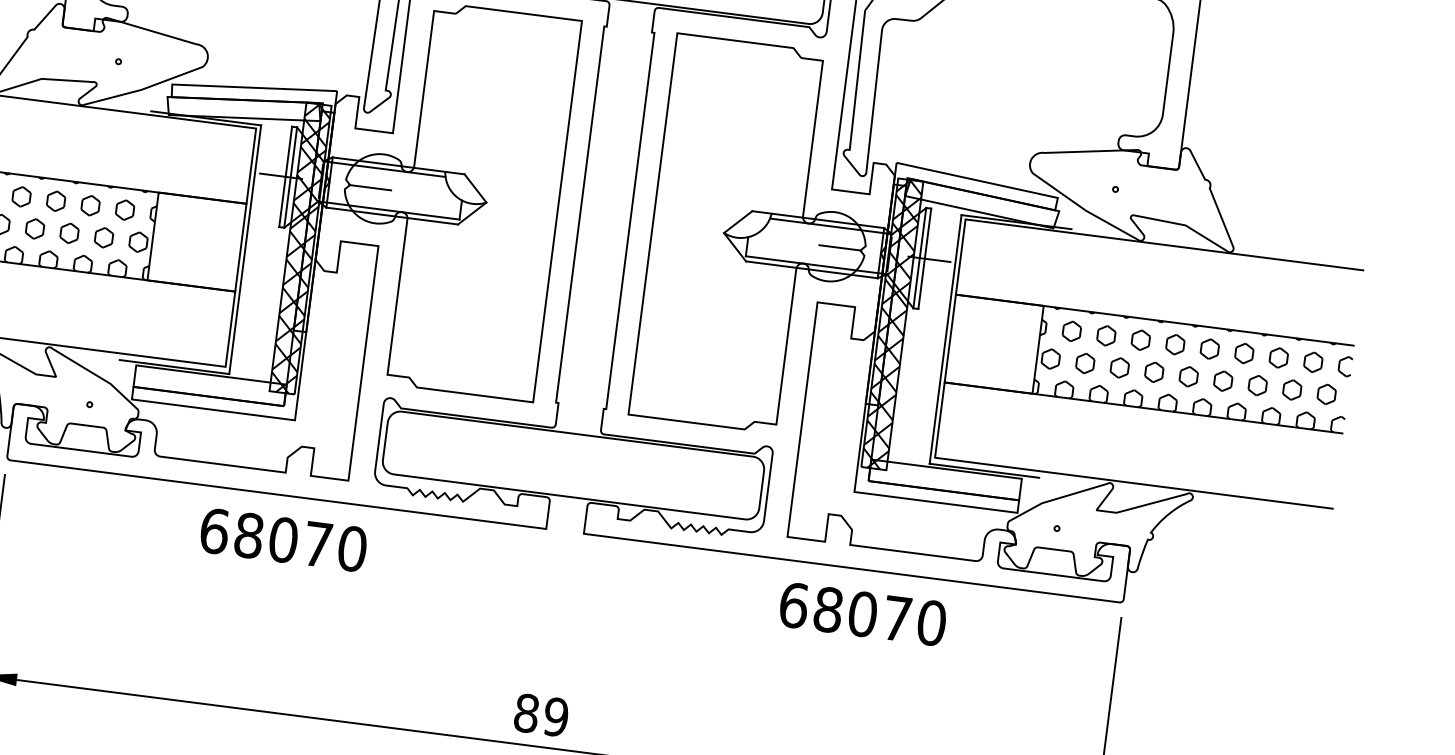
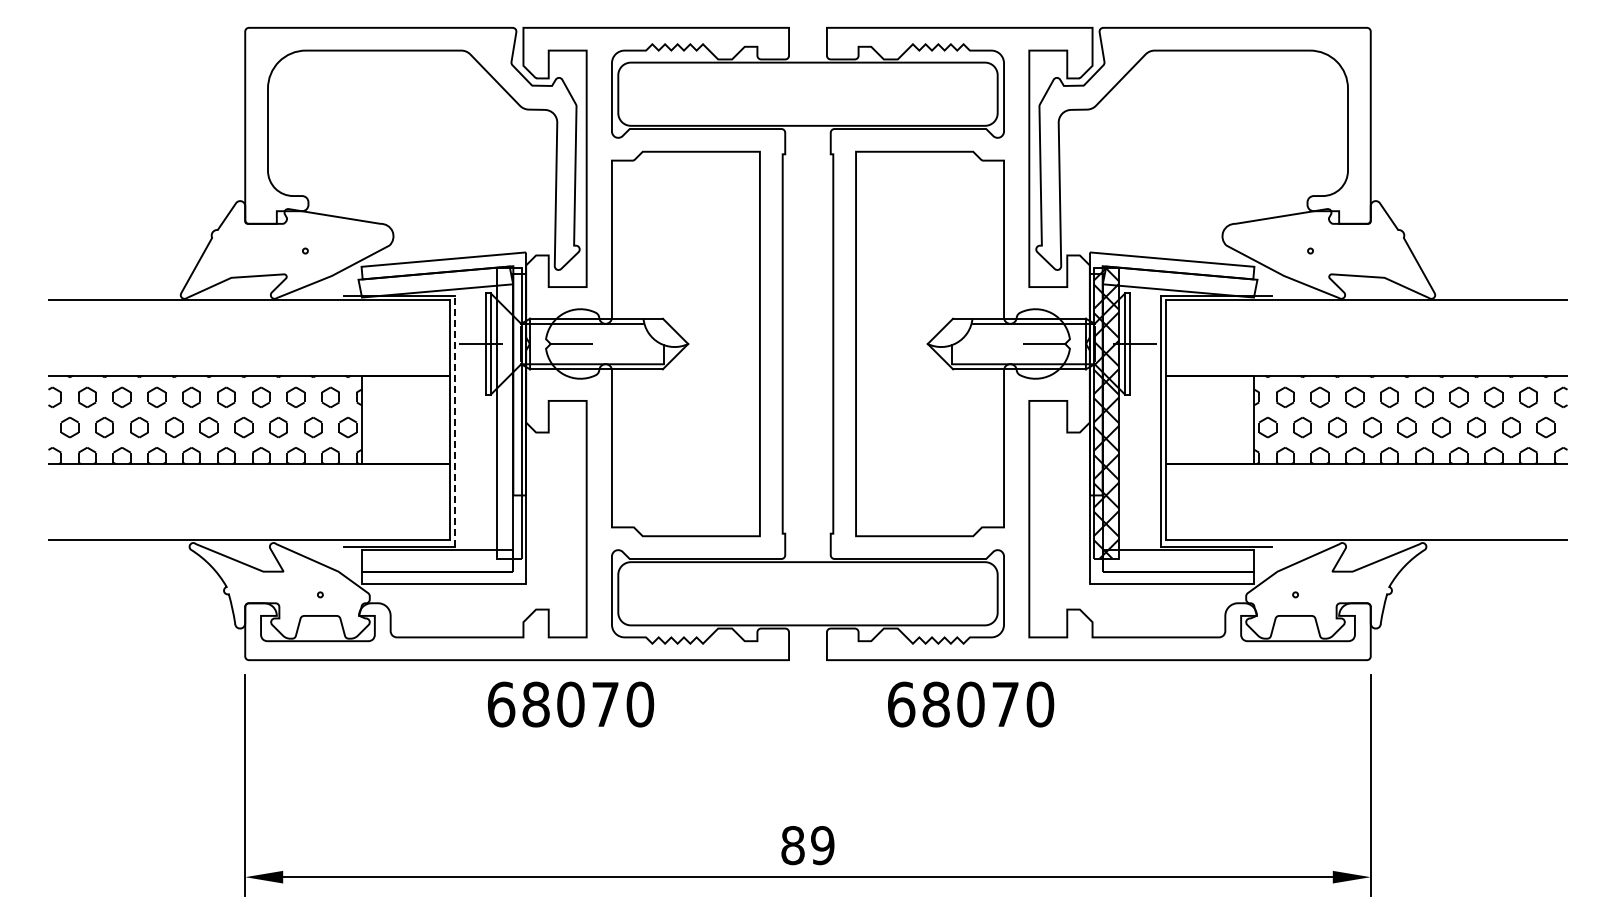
hatch: (300, 247) -> (509, 412), removed
line: (244, 248) -> (454, 420), solid -> dashed
text: (284, 540) -> (571, 704), moved
text: (863, 614) -> (971, 704), moved

